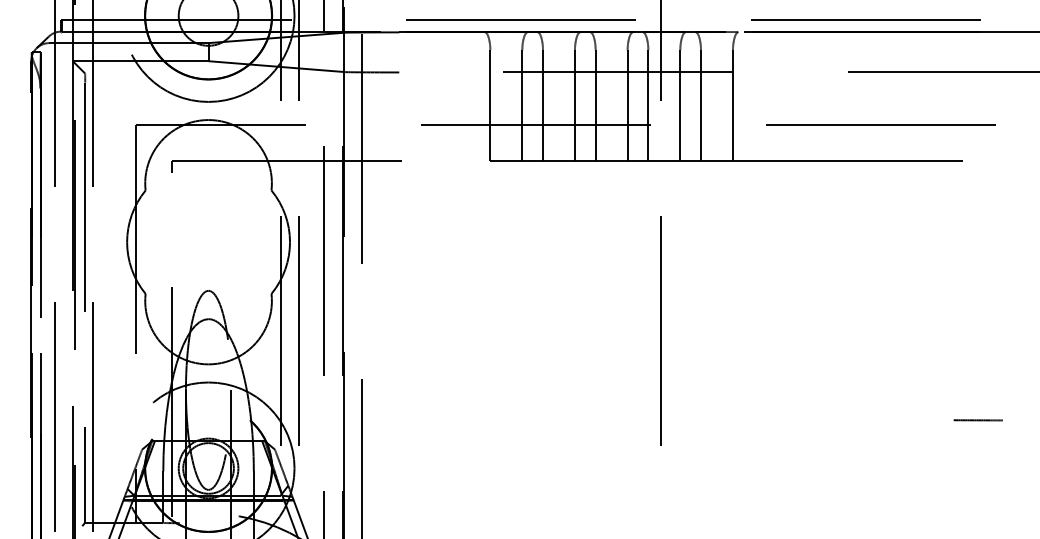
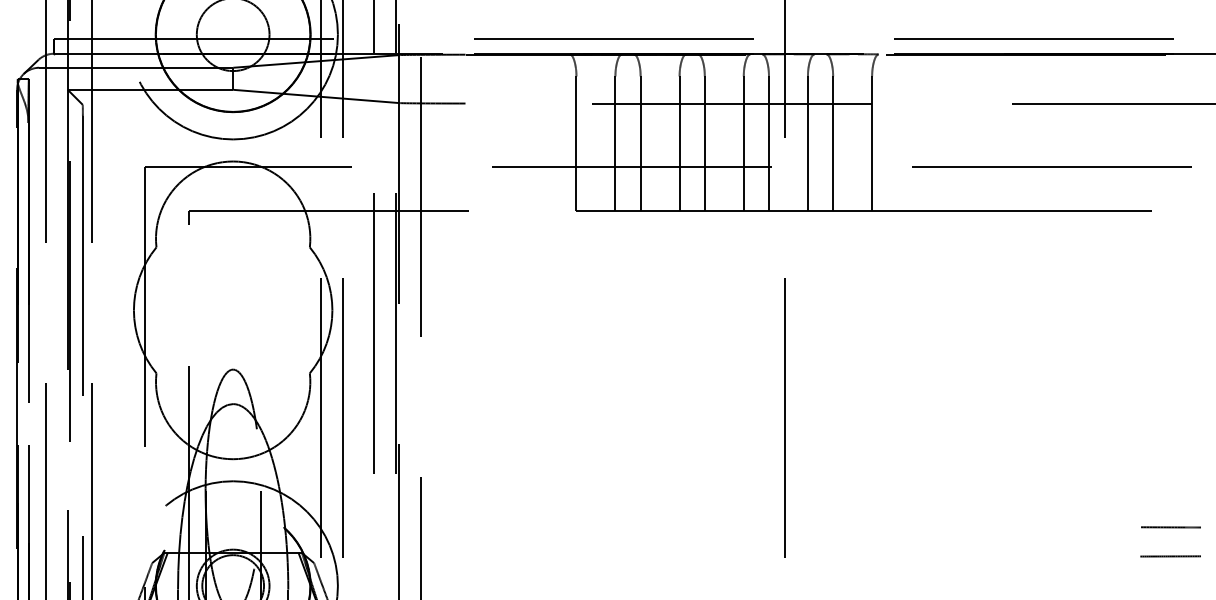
line: (977, 444) -> (1170, 556), added

